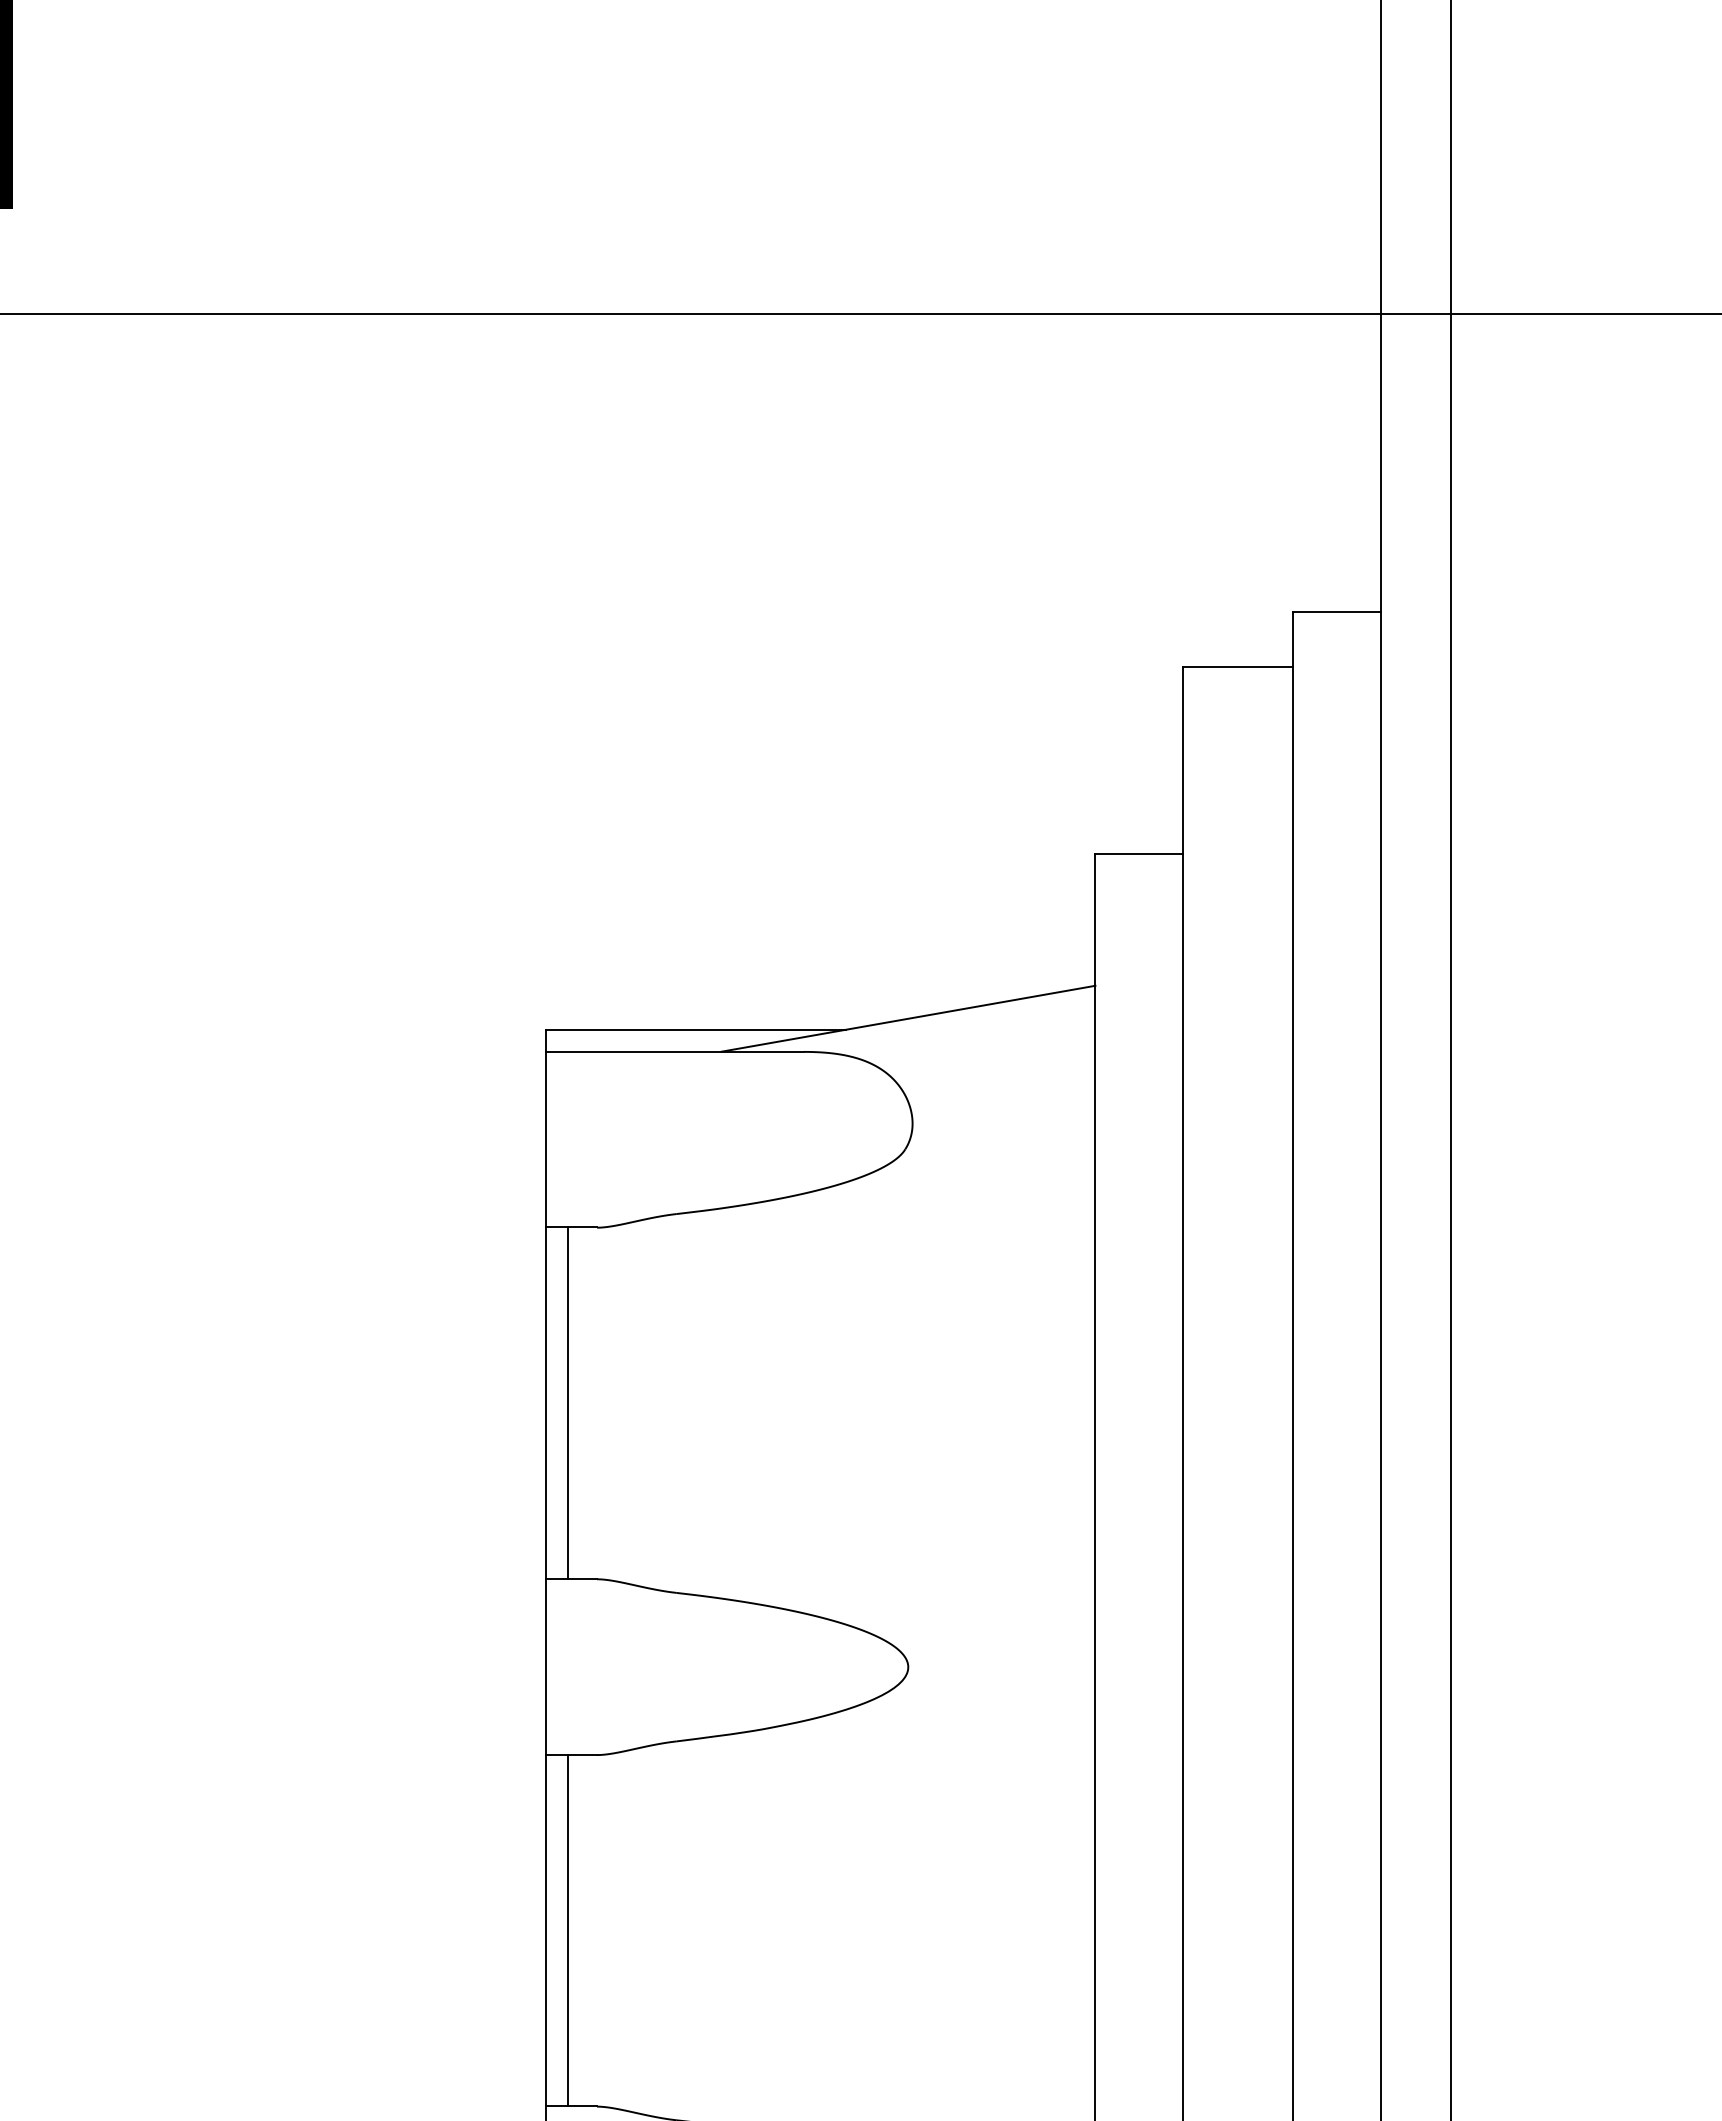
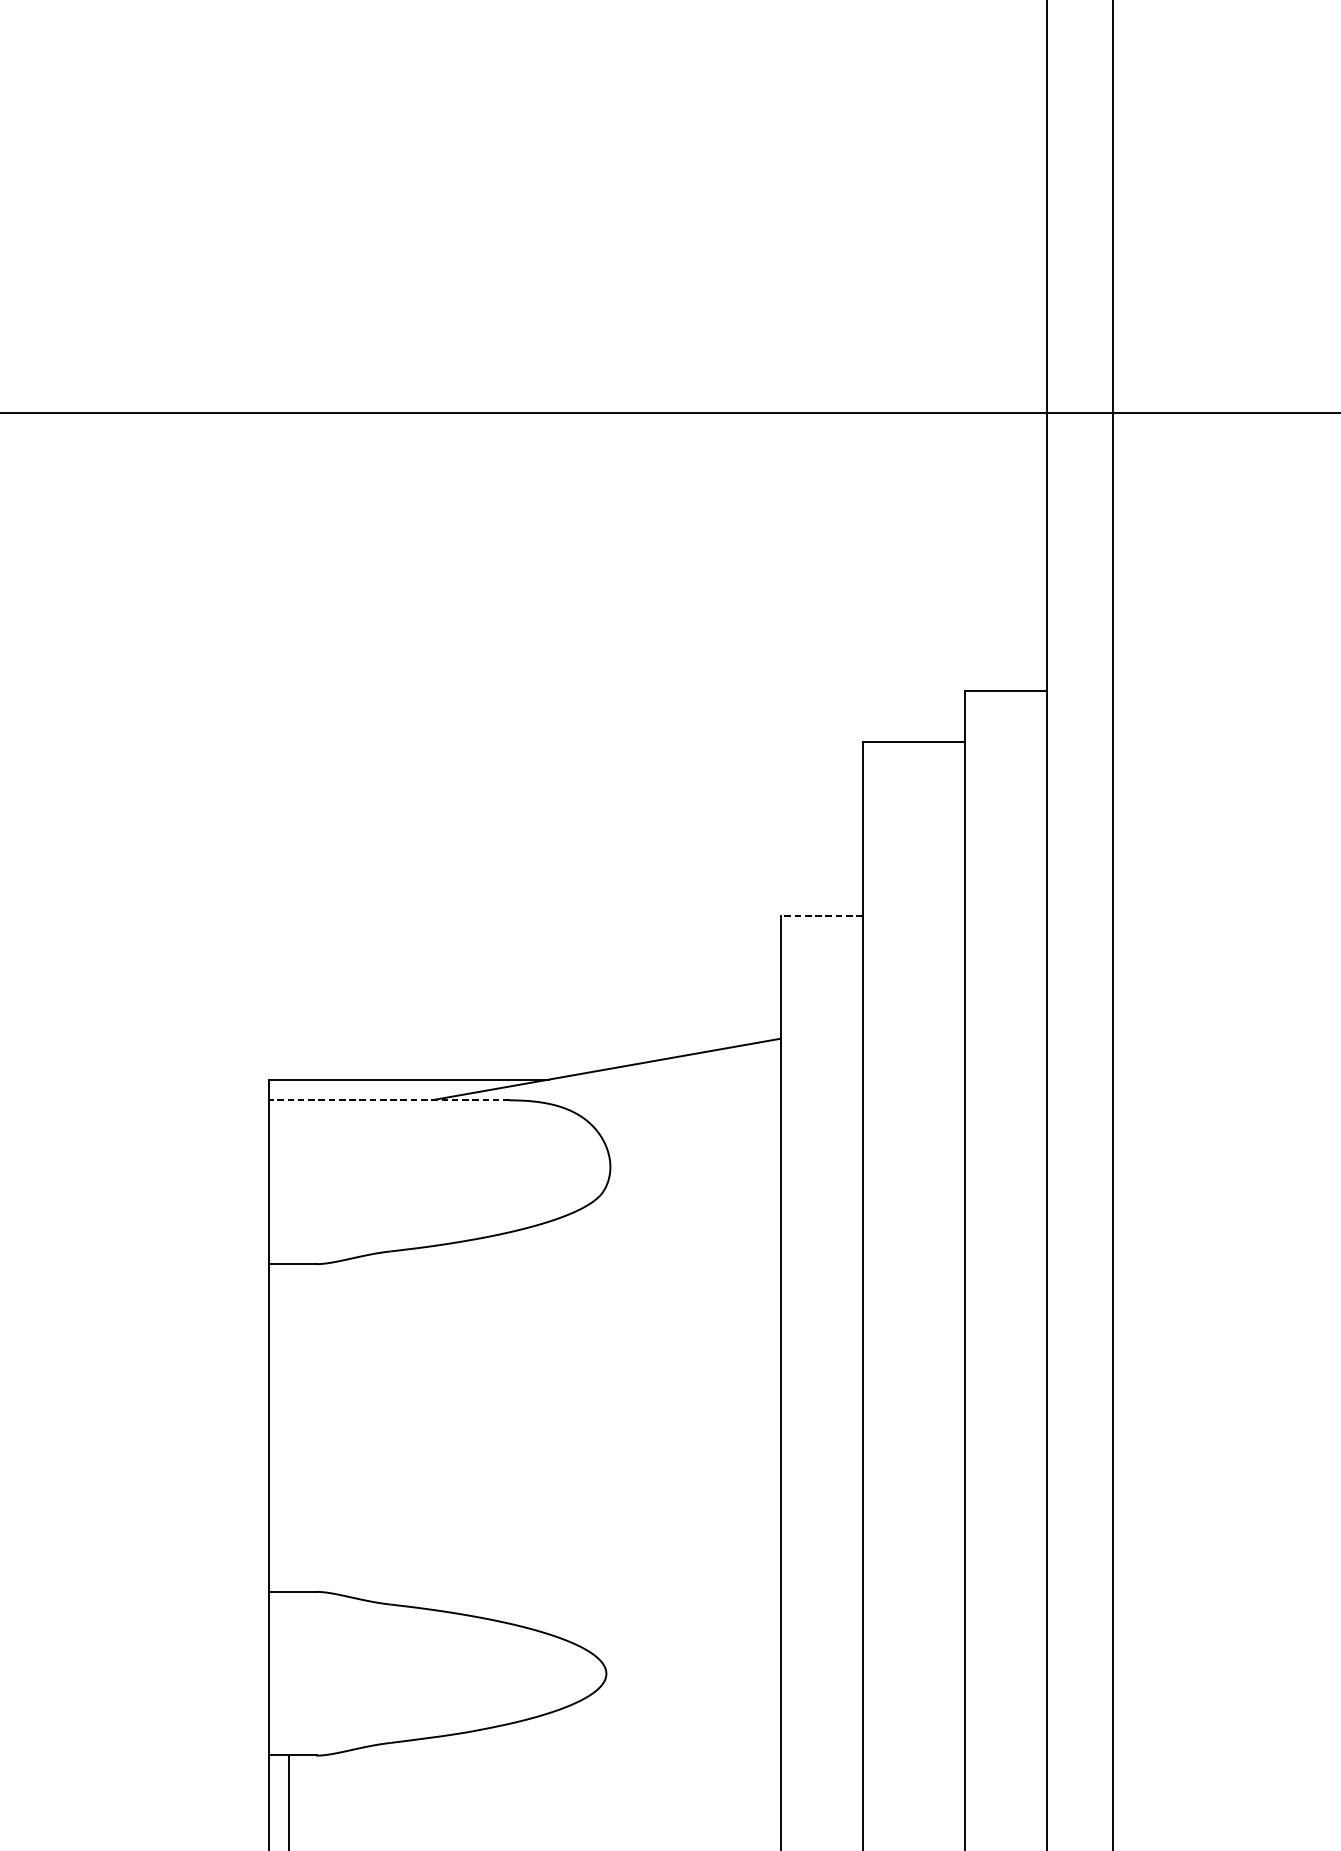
line: (1139, 853) -> (821, 915), solid -> dashed
line: (674, 1051) -> (388, 1099), solid -> dashed
line: (568, 1403) -> (289, 1428), removed

